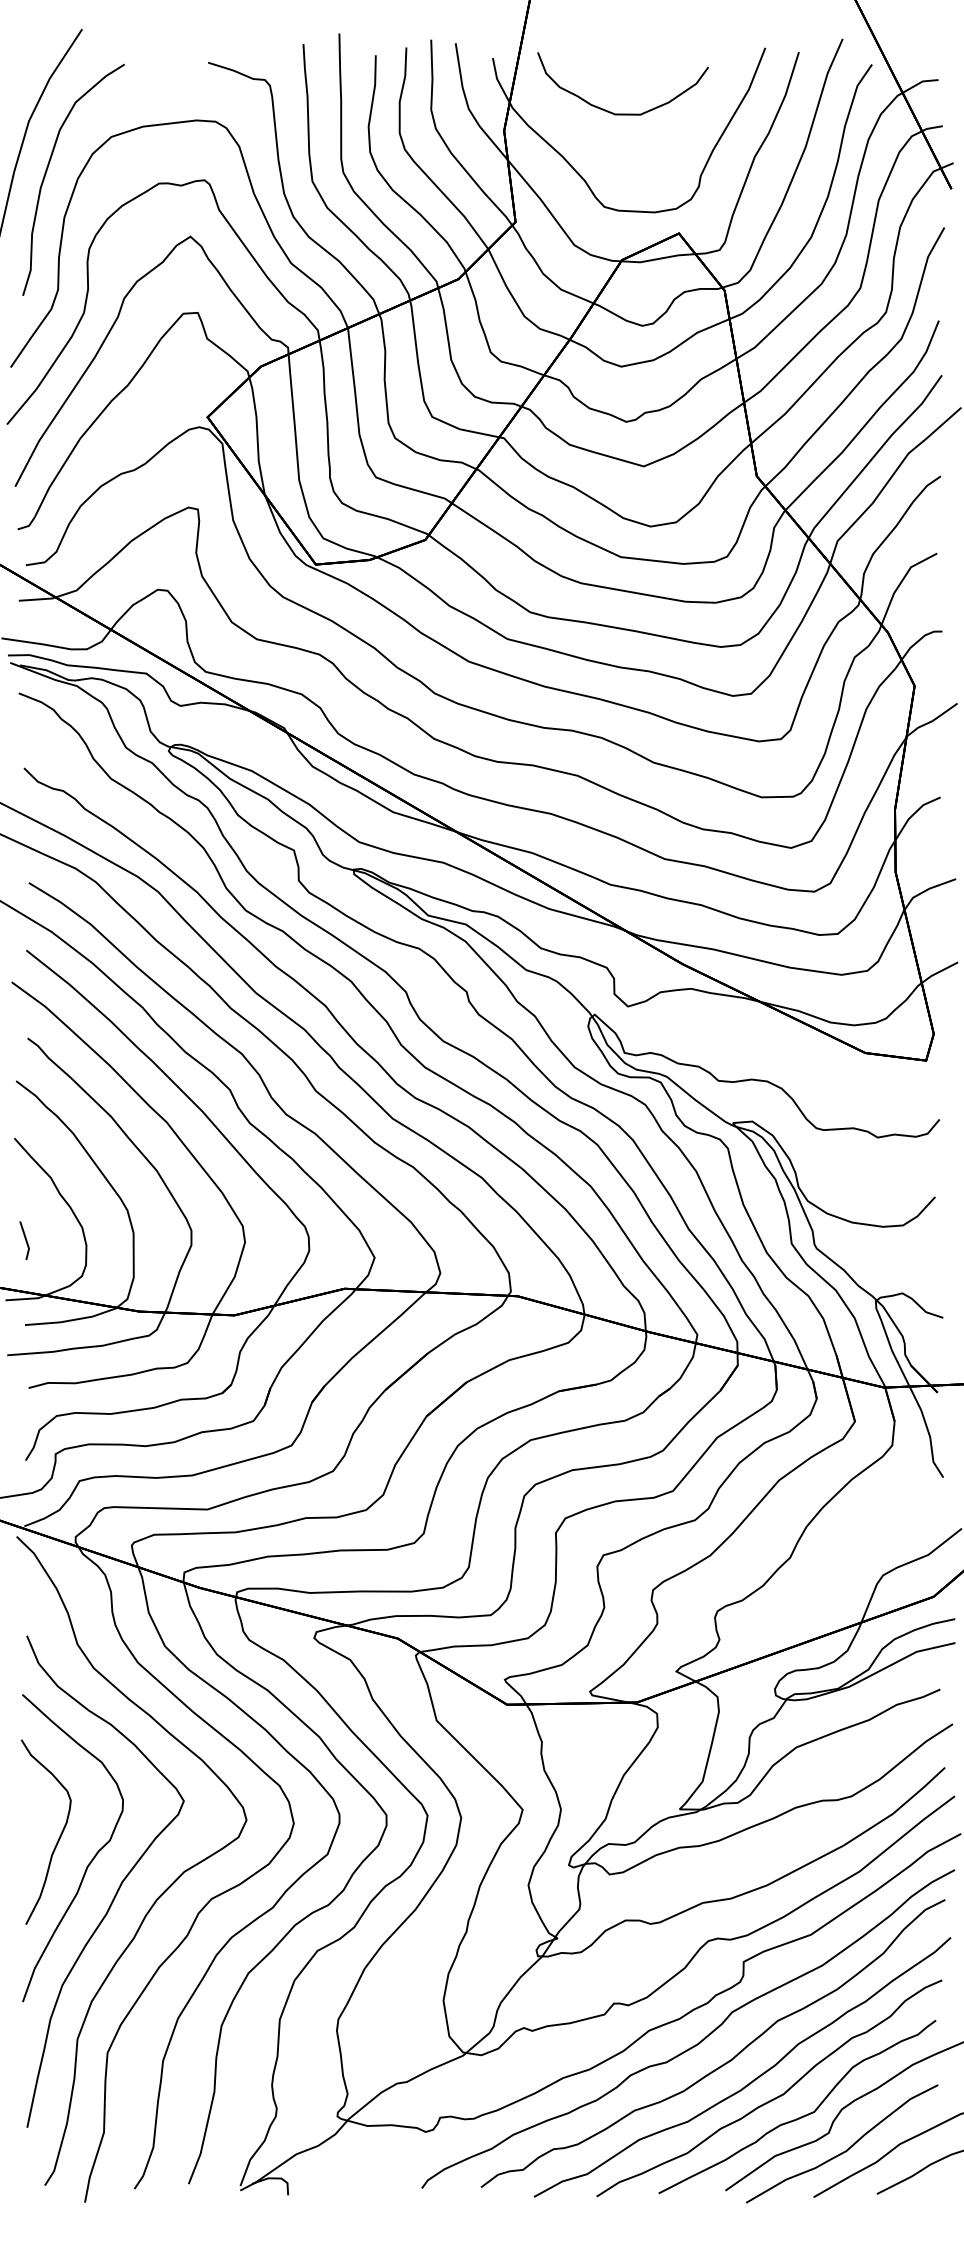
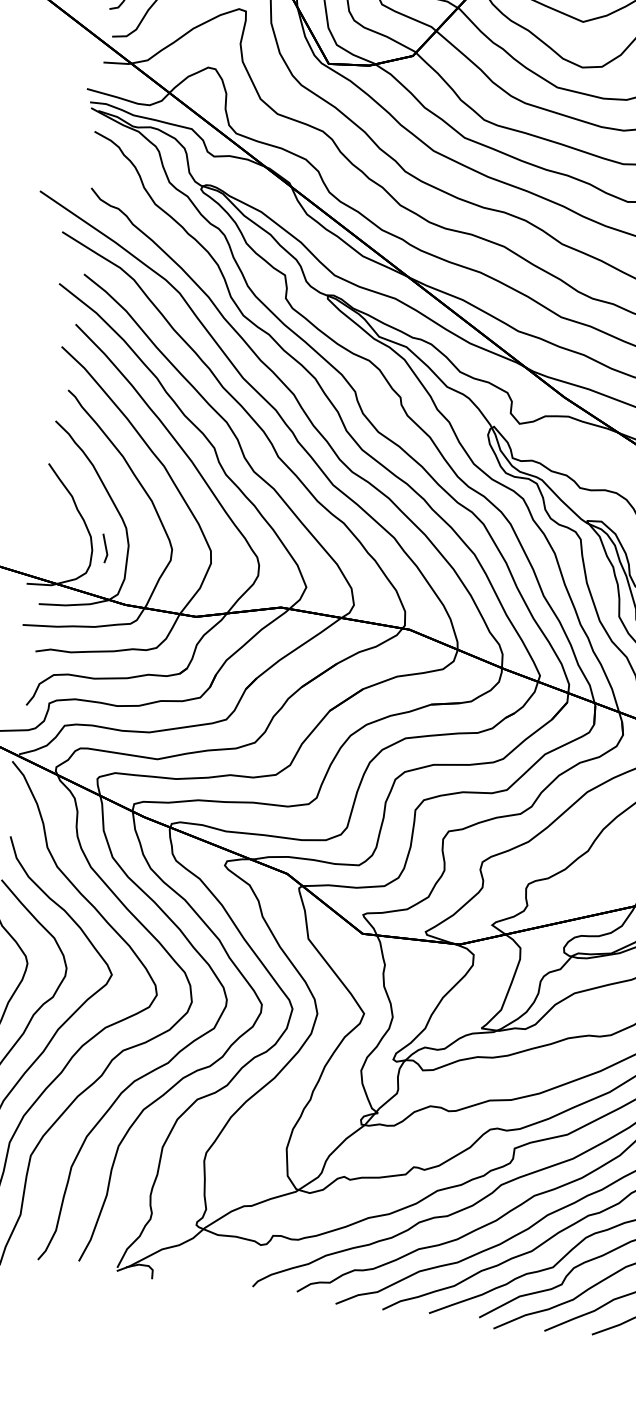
line: (25, 1240) -> (105, 548), moved

